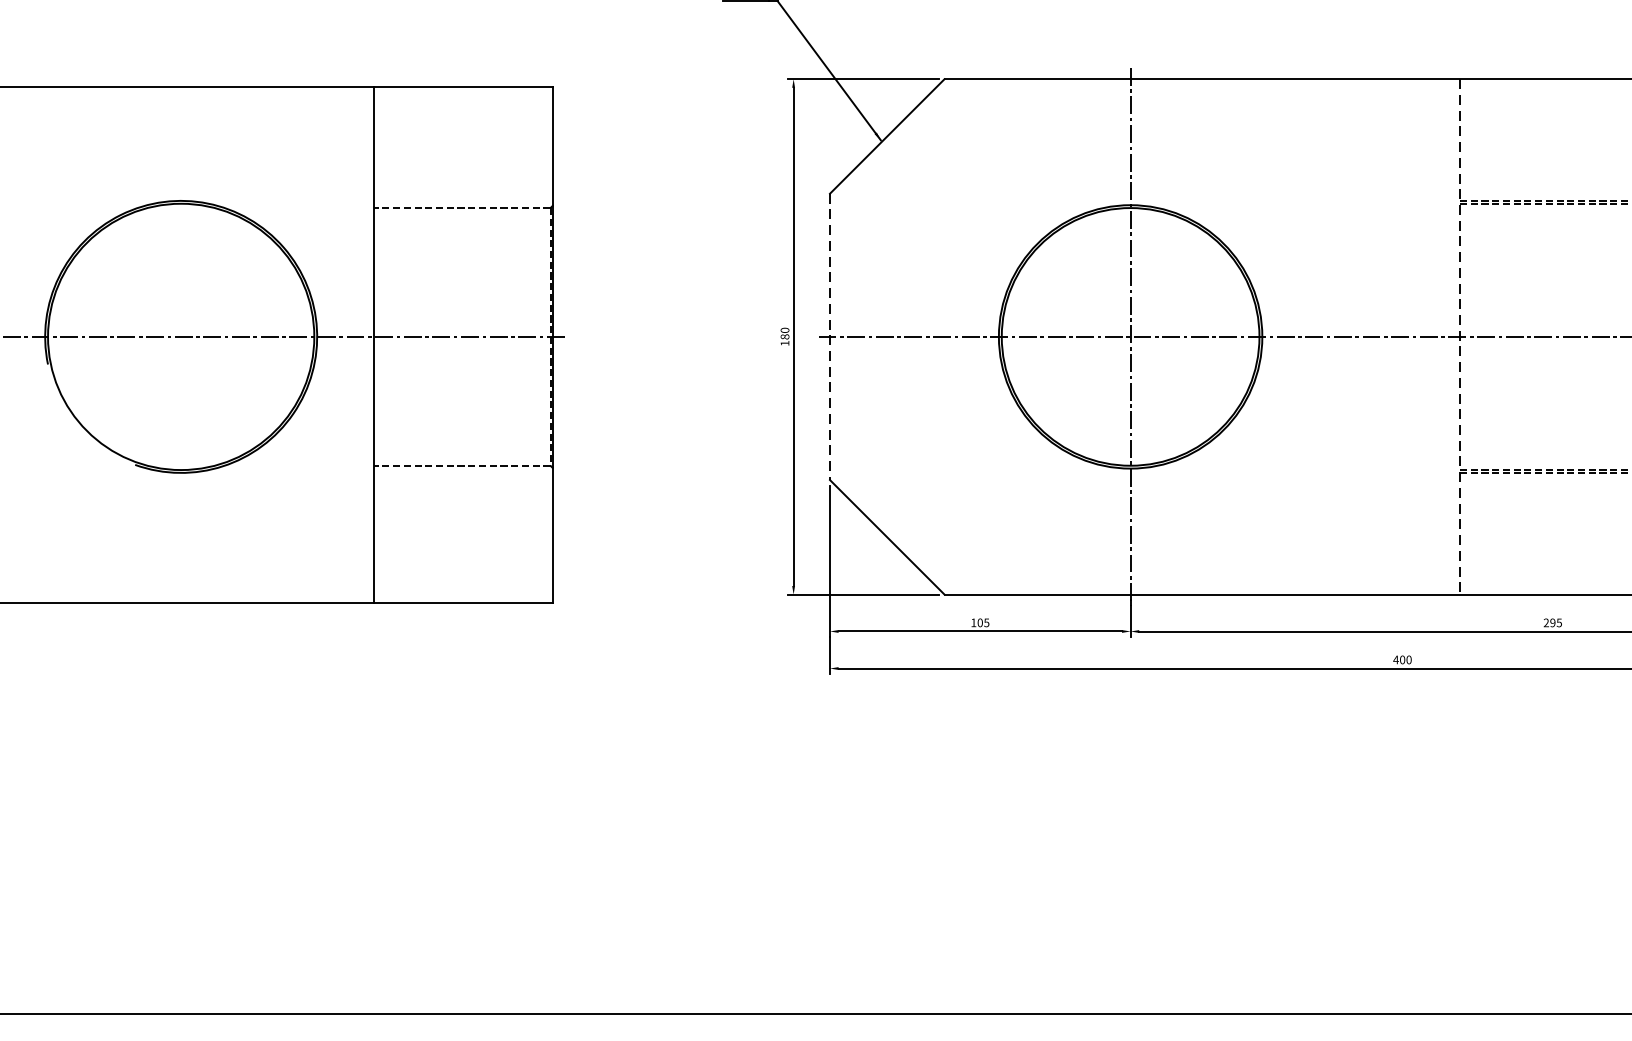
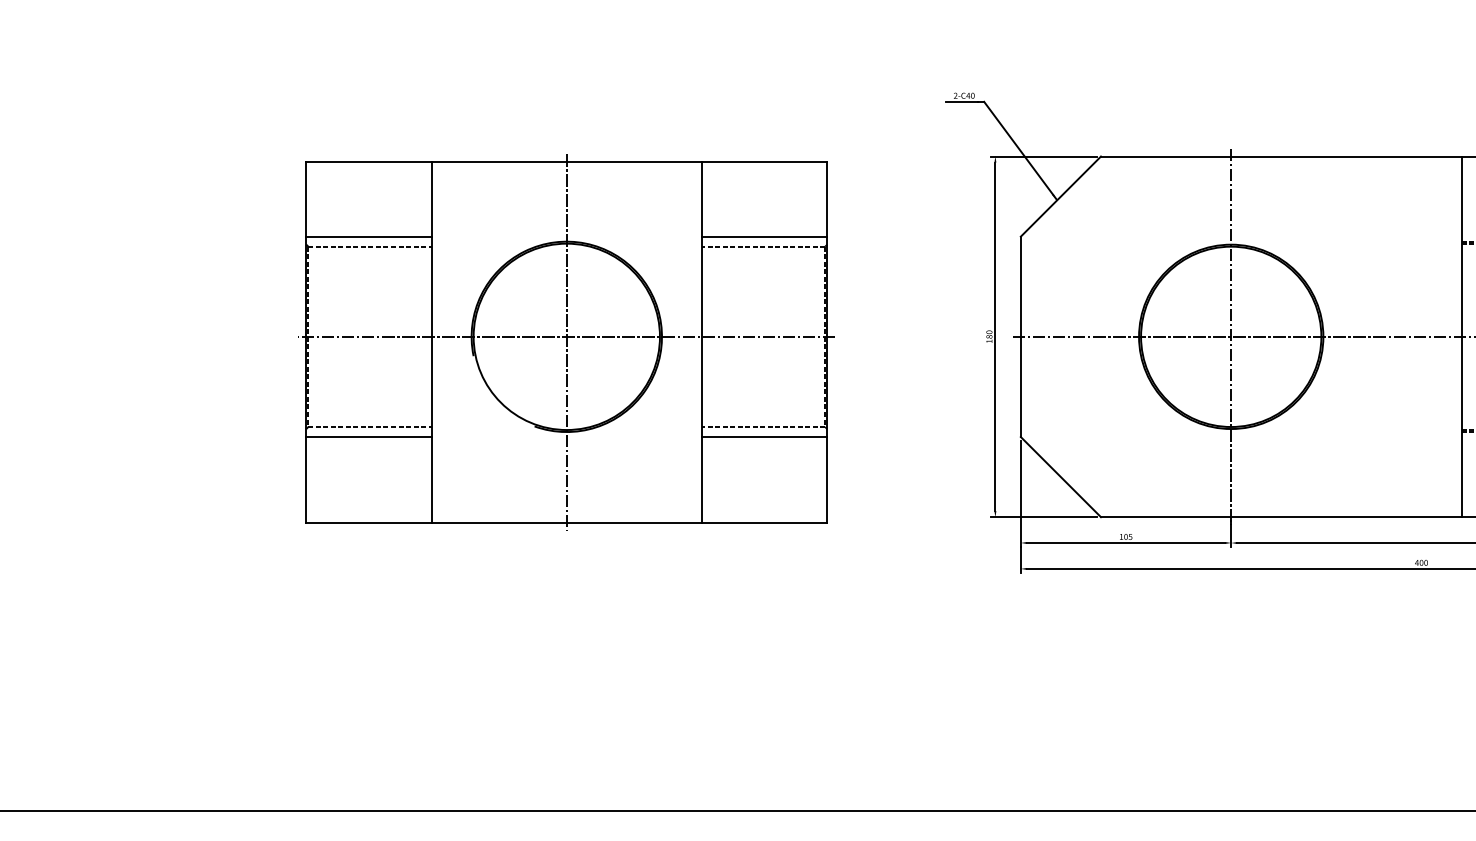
line: (463, 193) -> (764, 236), added
line: (829, 337) -> (1020, 337), dashed -> solid
line: (1459, 337) -> (1461, 337), dashed -> solid
line: (180, 344) -> (566, 342), added
line: (463, 480) -> (764, 437), added

